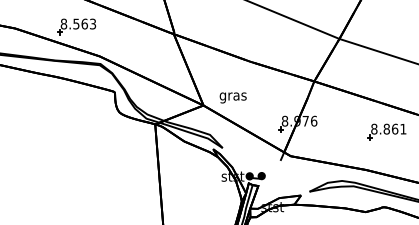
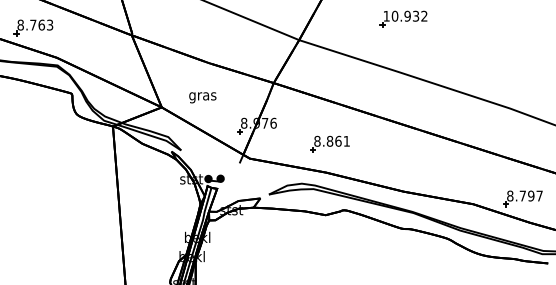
text: (76, 24) -> (33, 25), 8.563 -> 8.763
text: (232, 97) -> (202, 97), moved
part: (386, 131) -> (329, 143), moved

